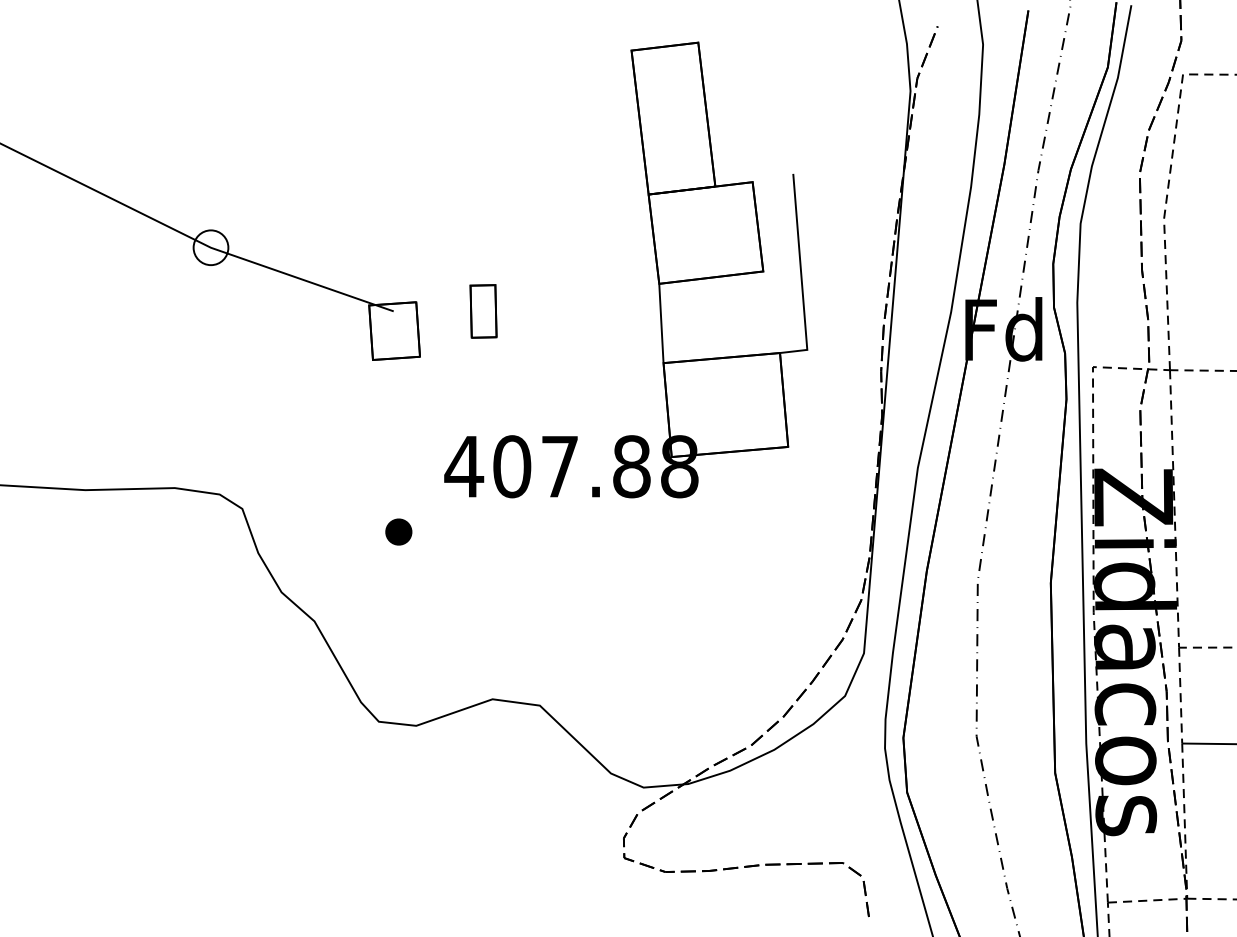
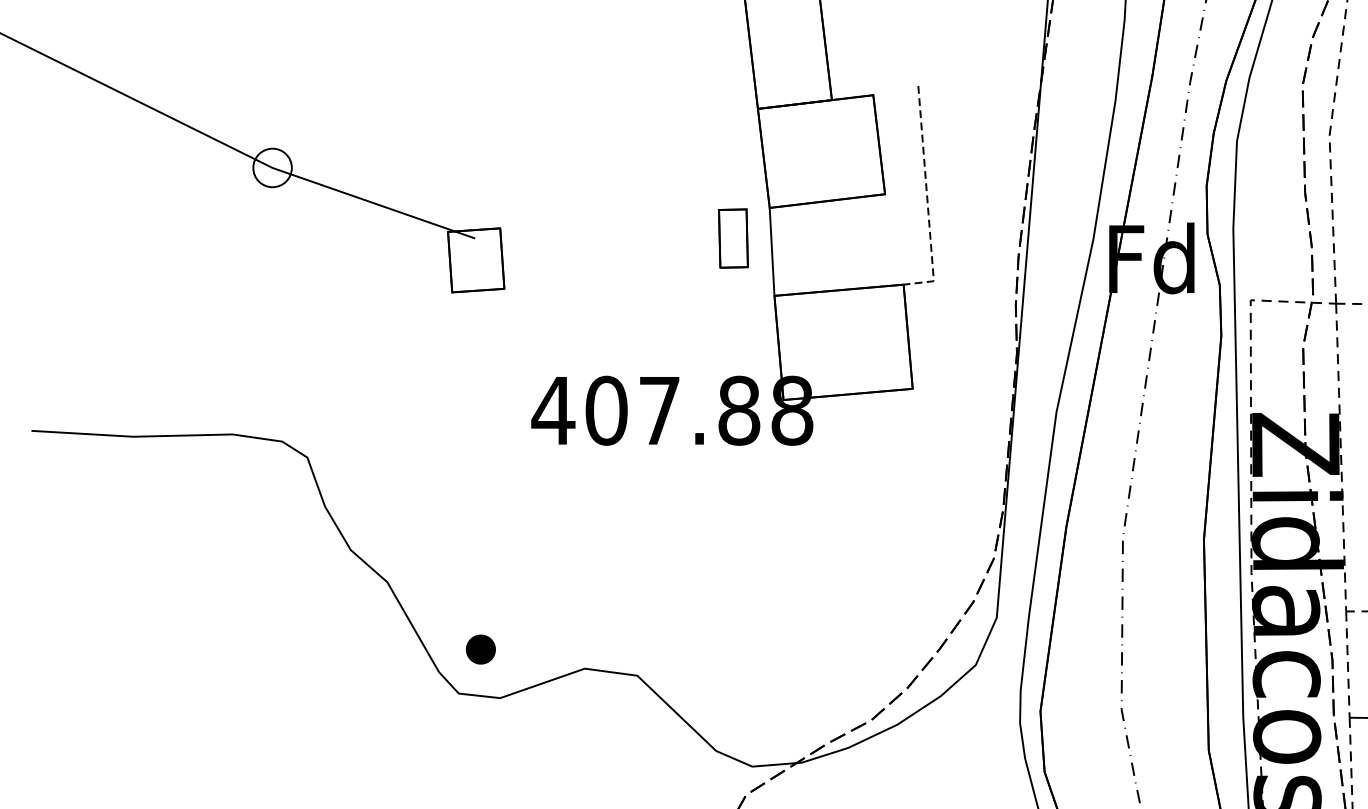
line: (801, 276) -> (927, 199), solid -> dashed
part: (483, 311) -> (733, 238), moved
part: (398, 531) -> (480, 648), moved

